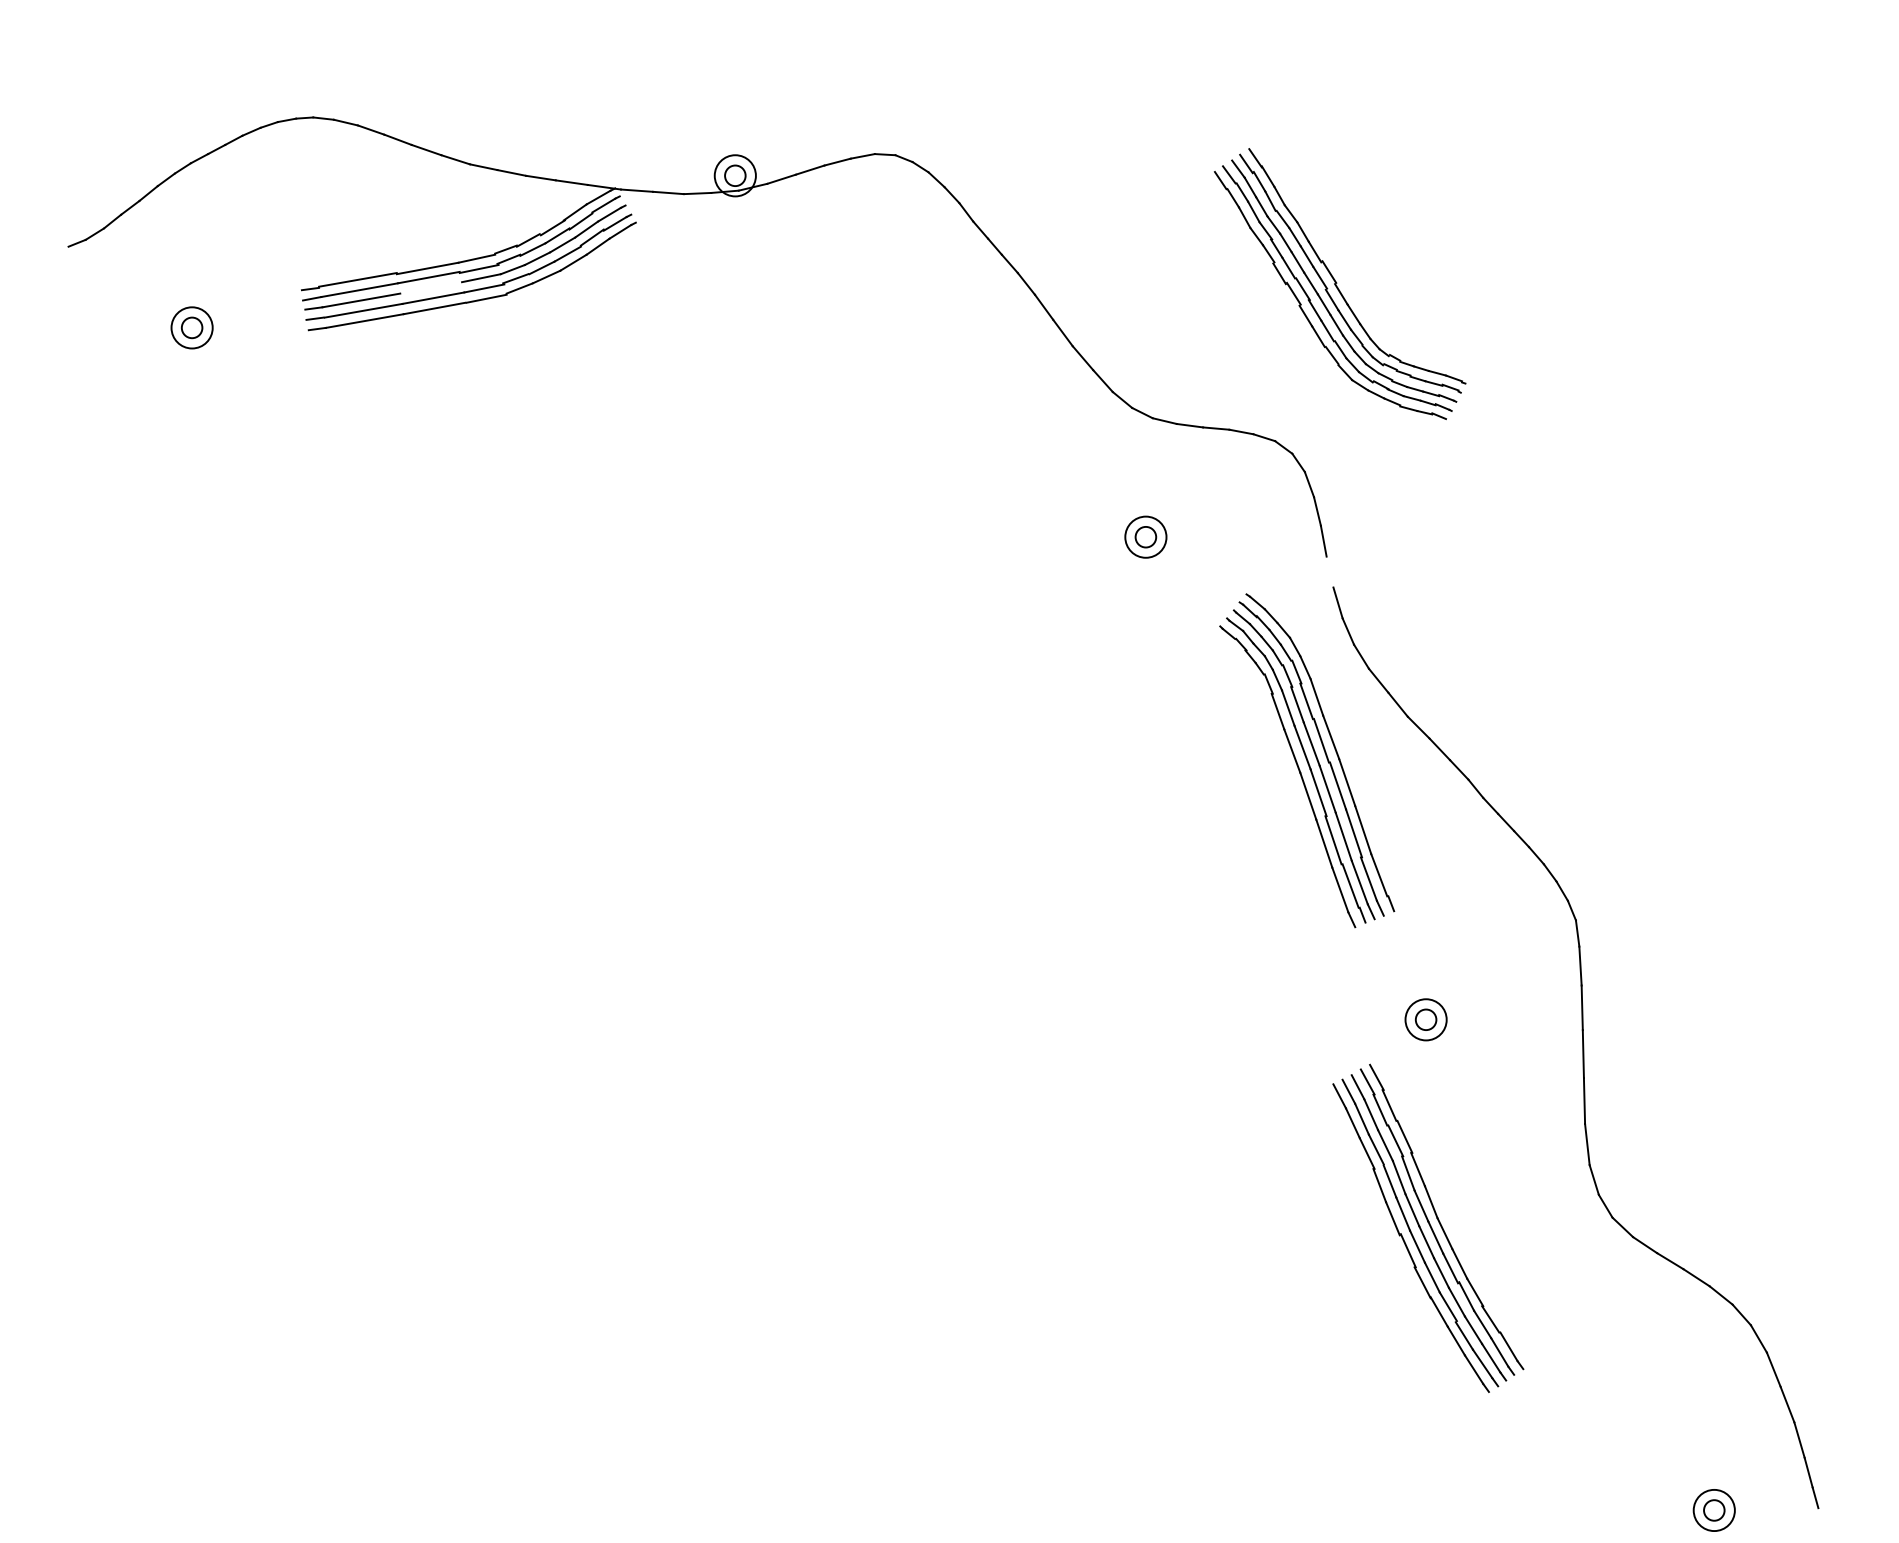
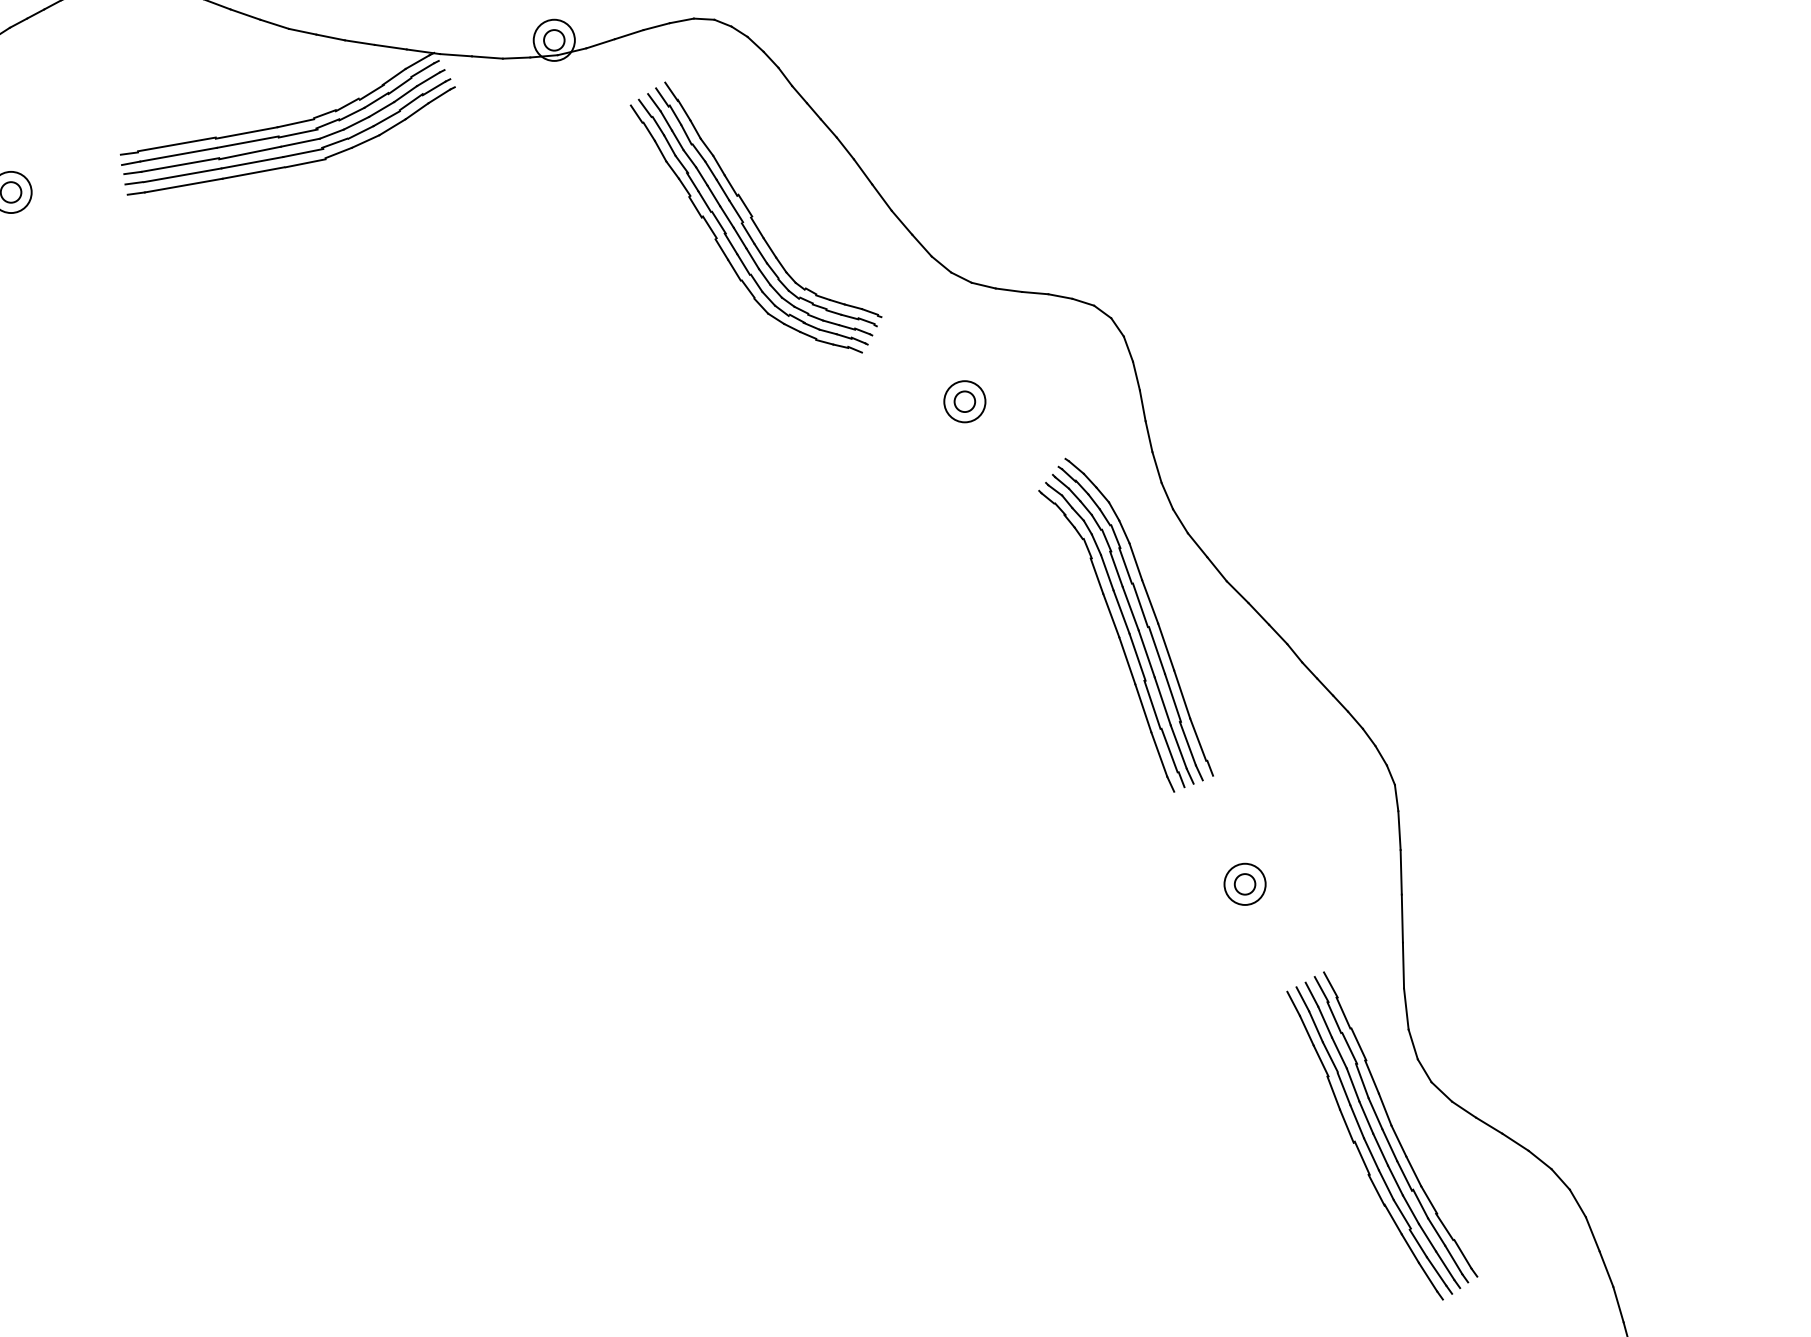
part: (1339, 283) -> (755, 217), moved
line: (431, 288) -> (250, 153), added
line: (1329, 571) -> (1148, 436), added
part: (1428, 1227) -> (1382, 1135), moved

